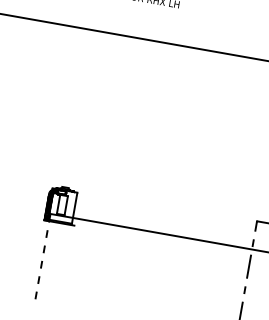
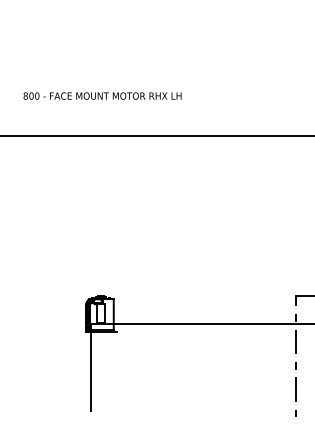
line: (42, 256) -> (90, 367), dashed -> solid

